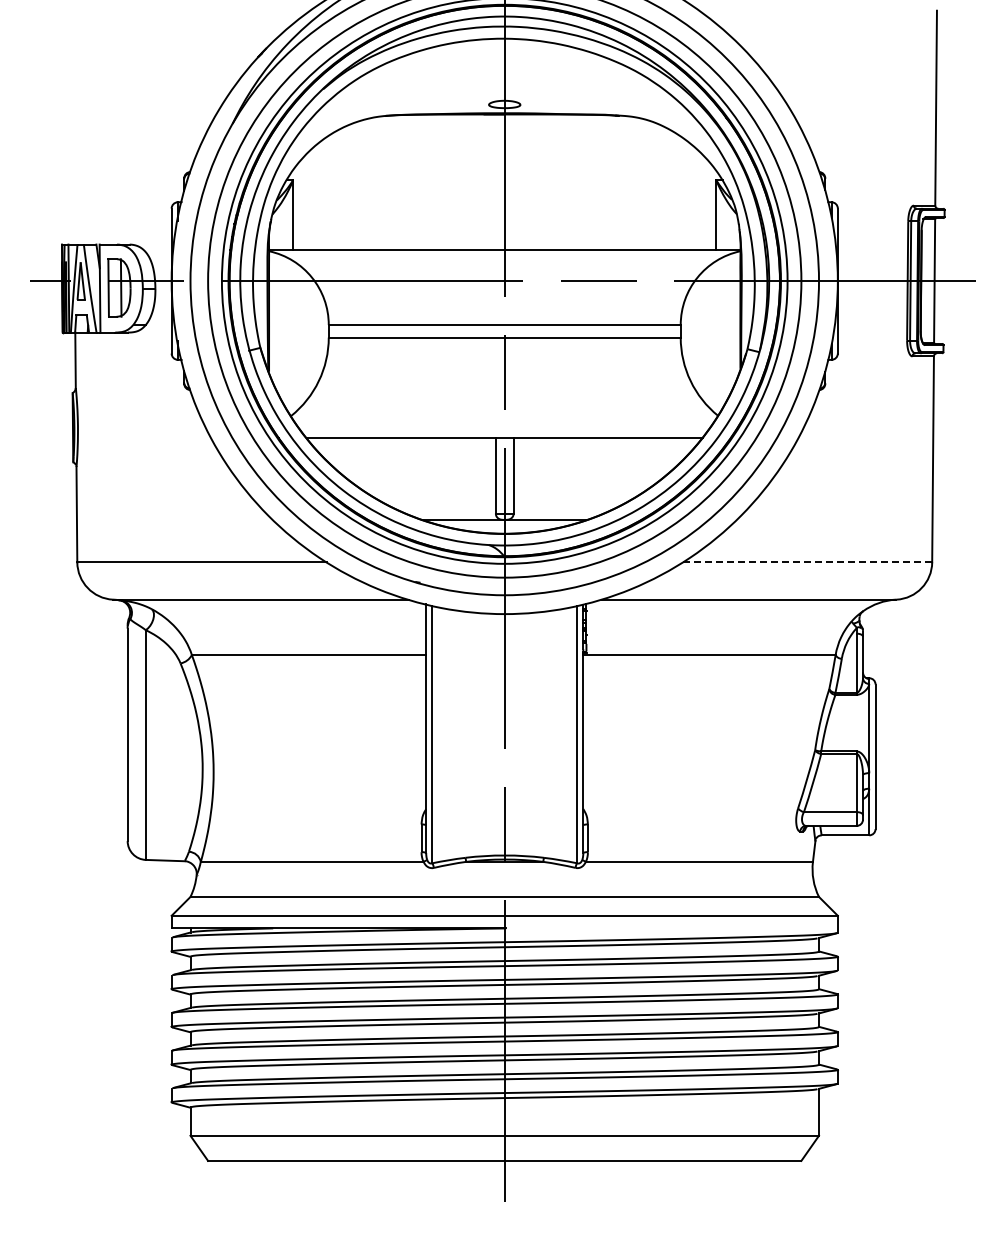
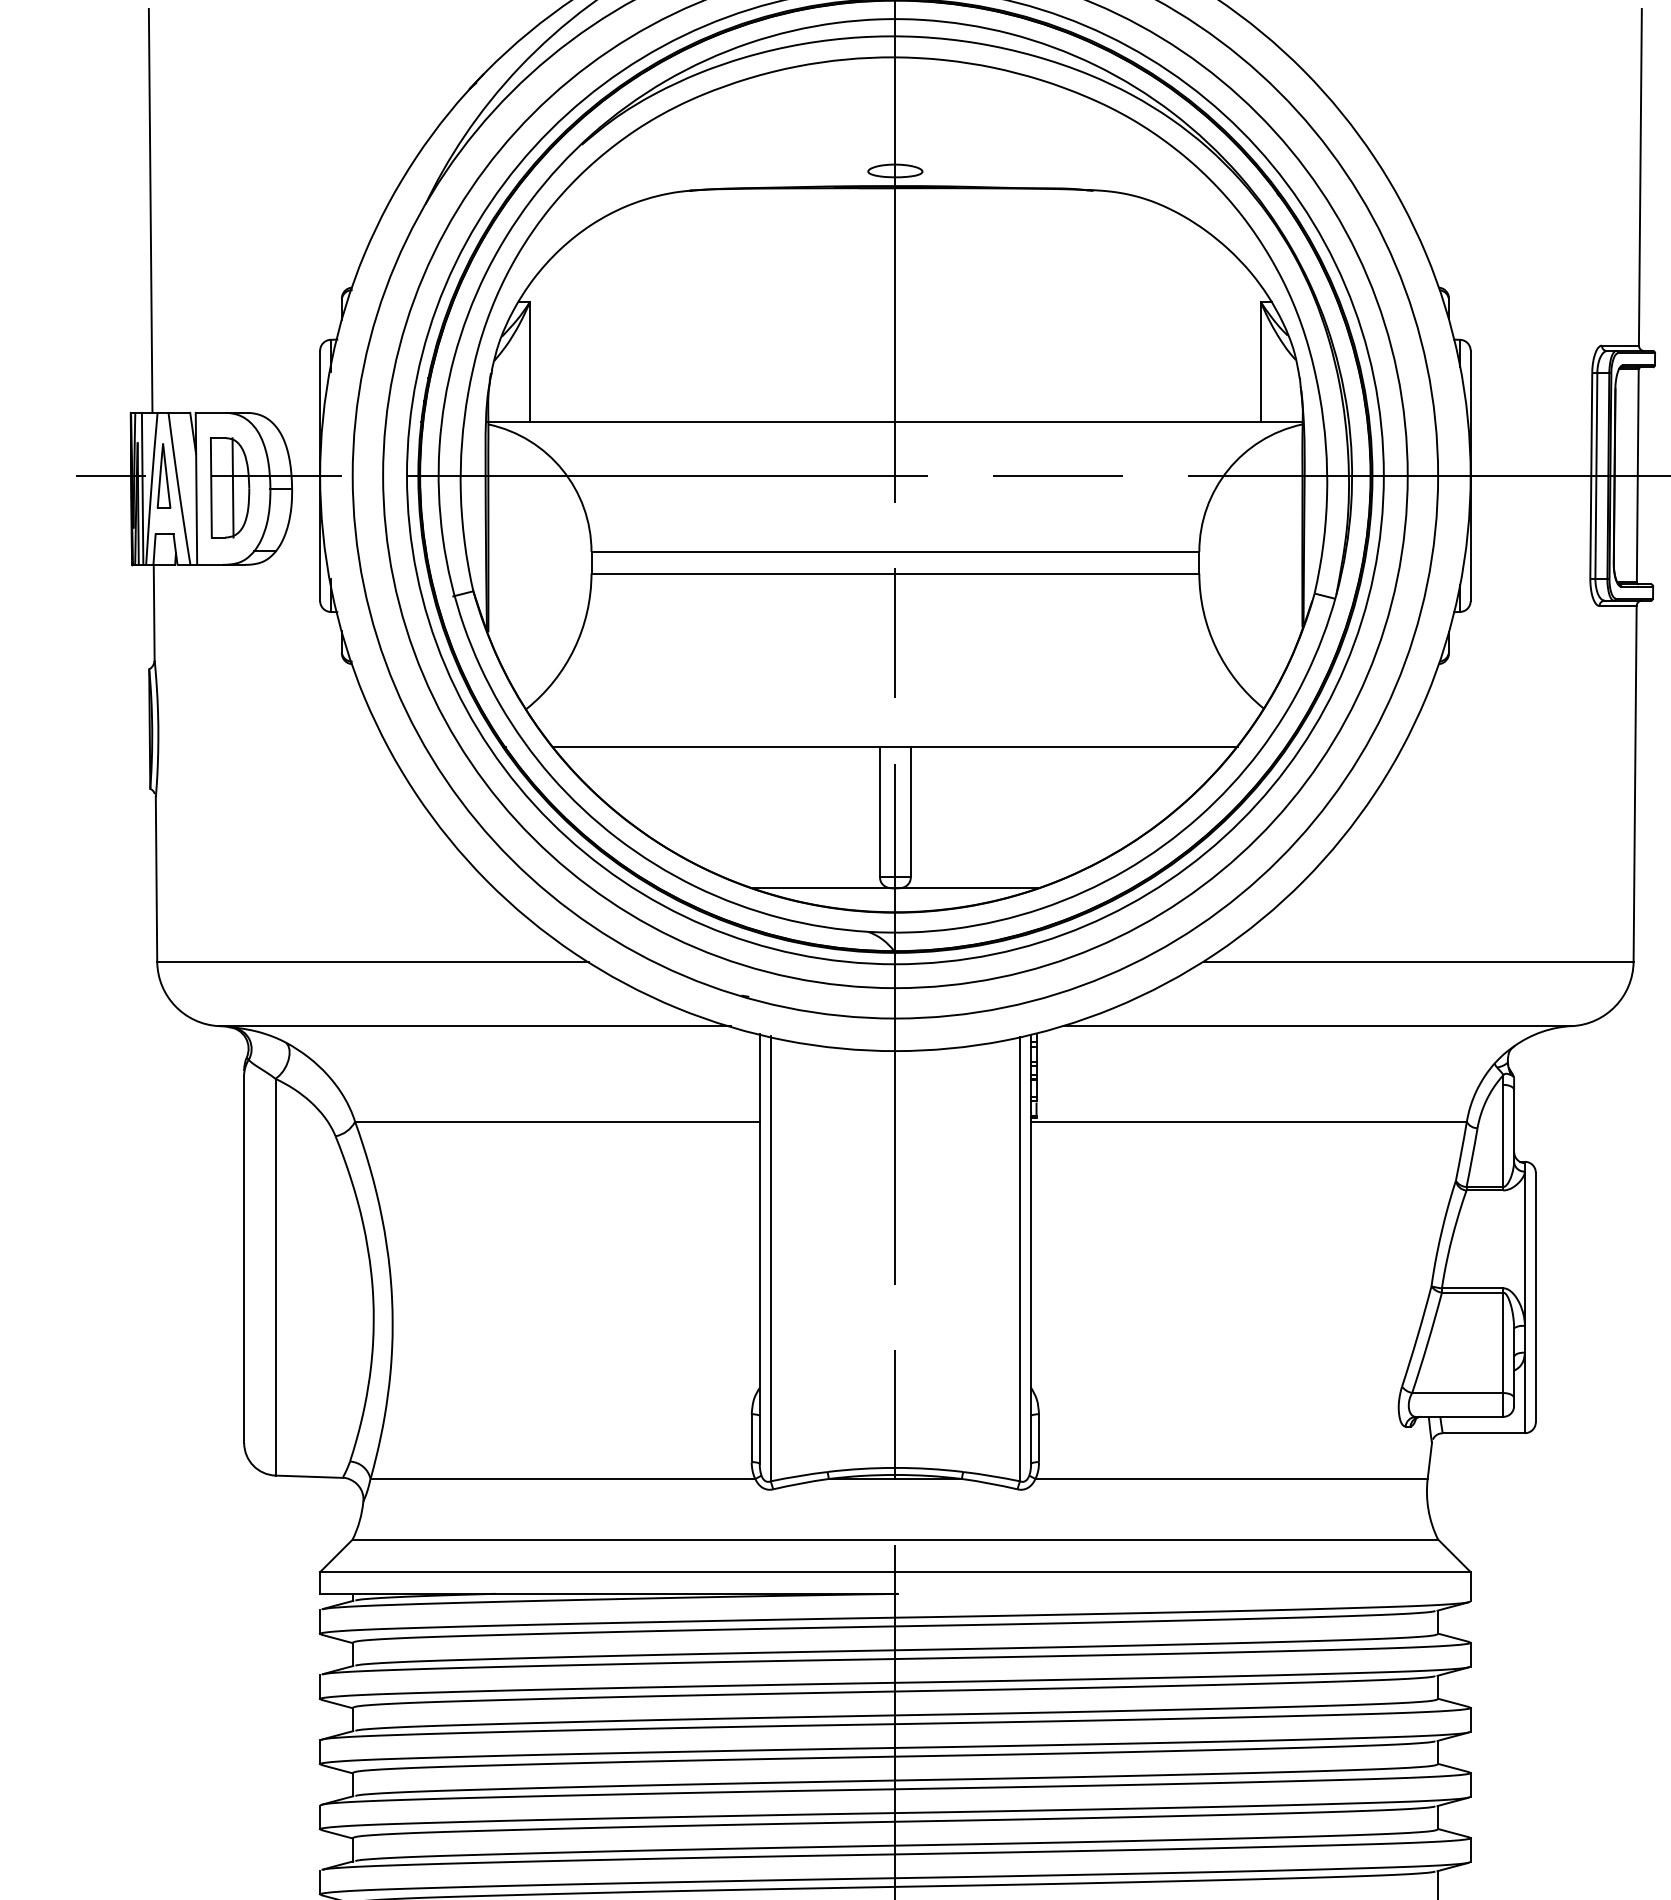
line: (73, 127) -> (150, 210), added
line: (807, 562) -> (1418, 961), dashed -> solid

